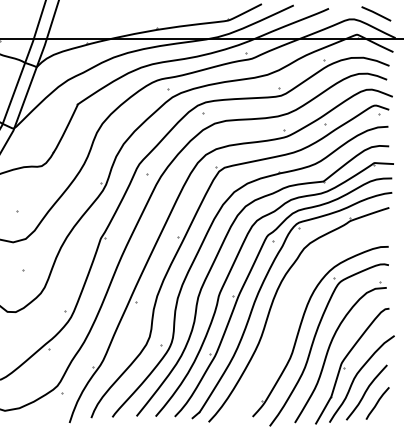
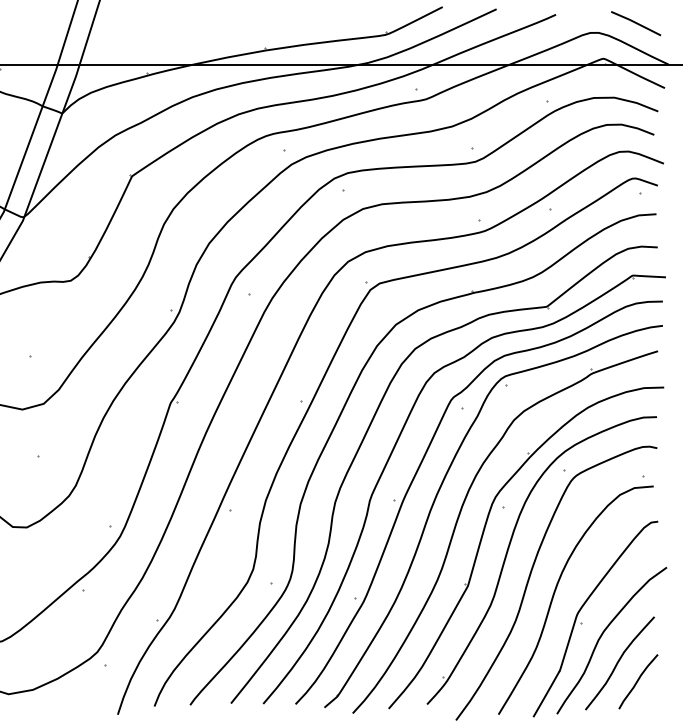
part: (286, 317) -> (484, 536), added

